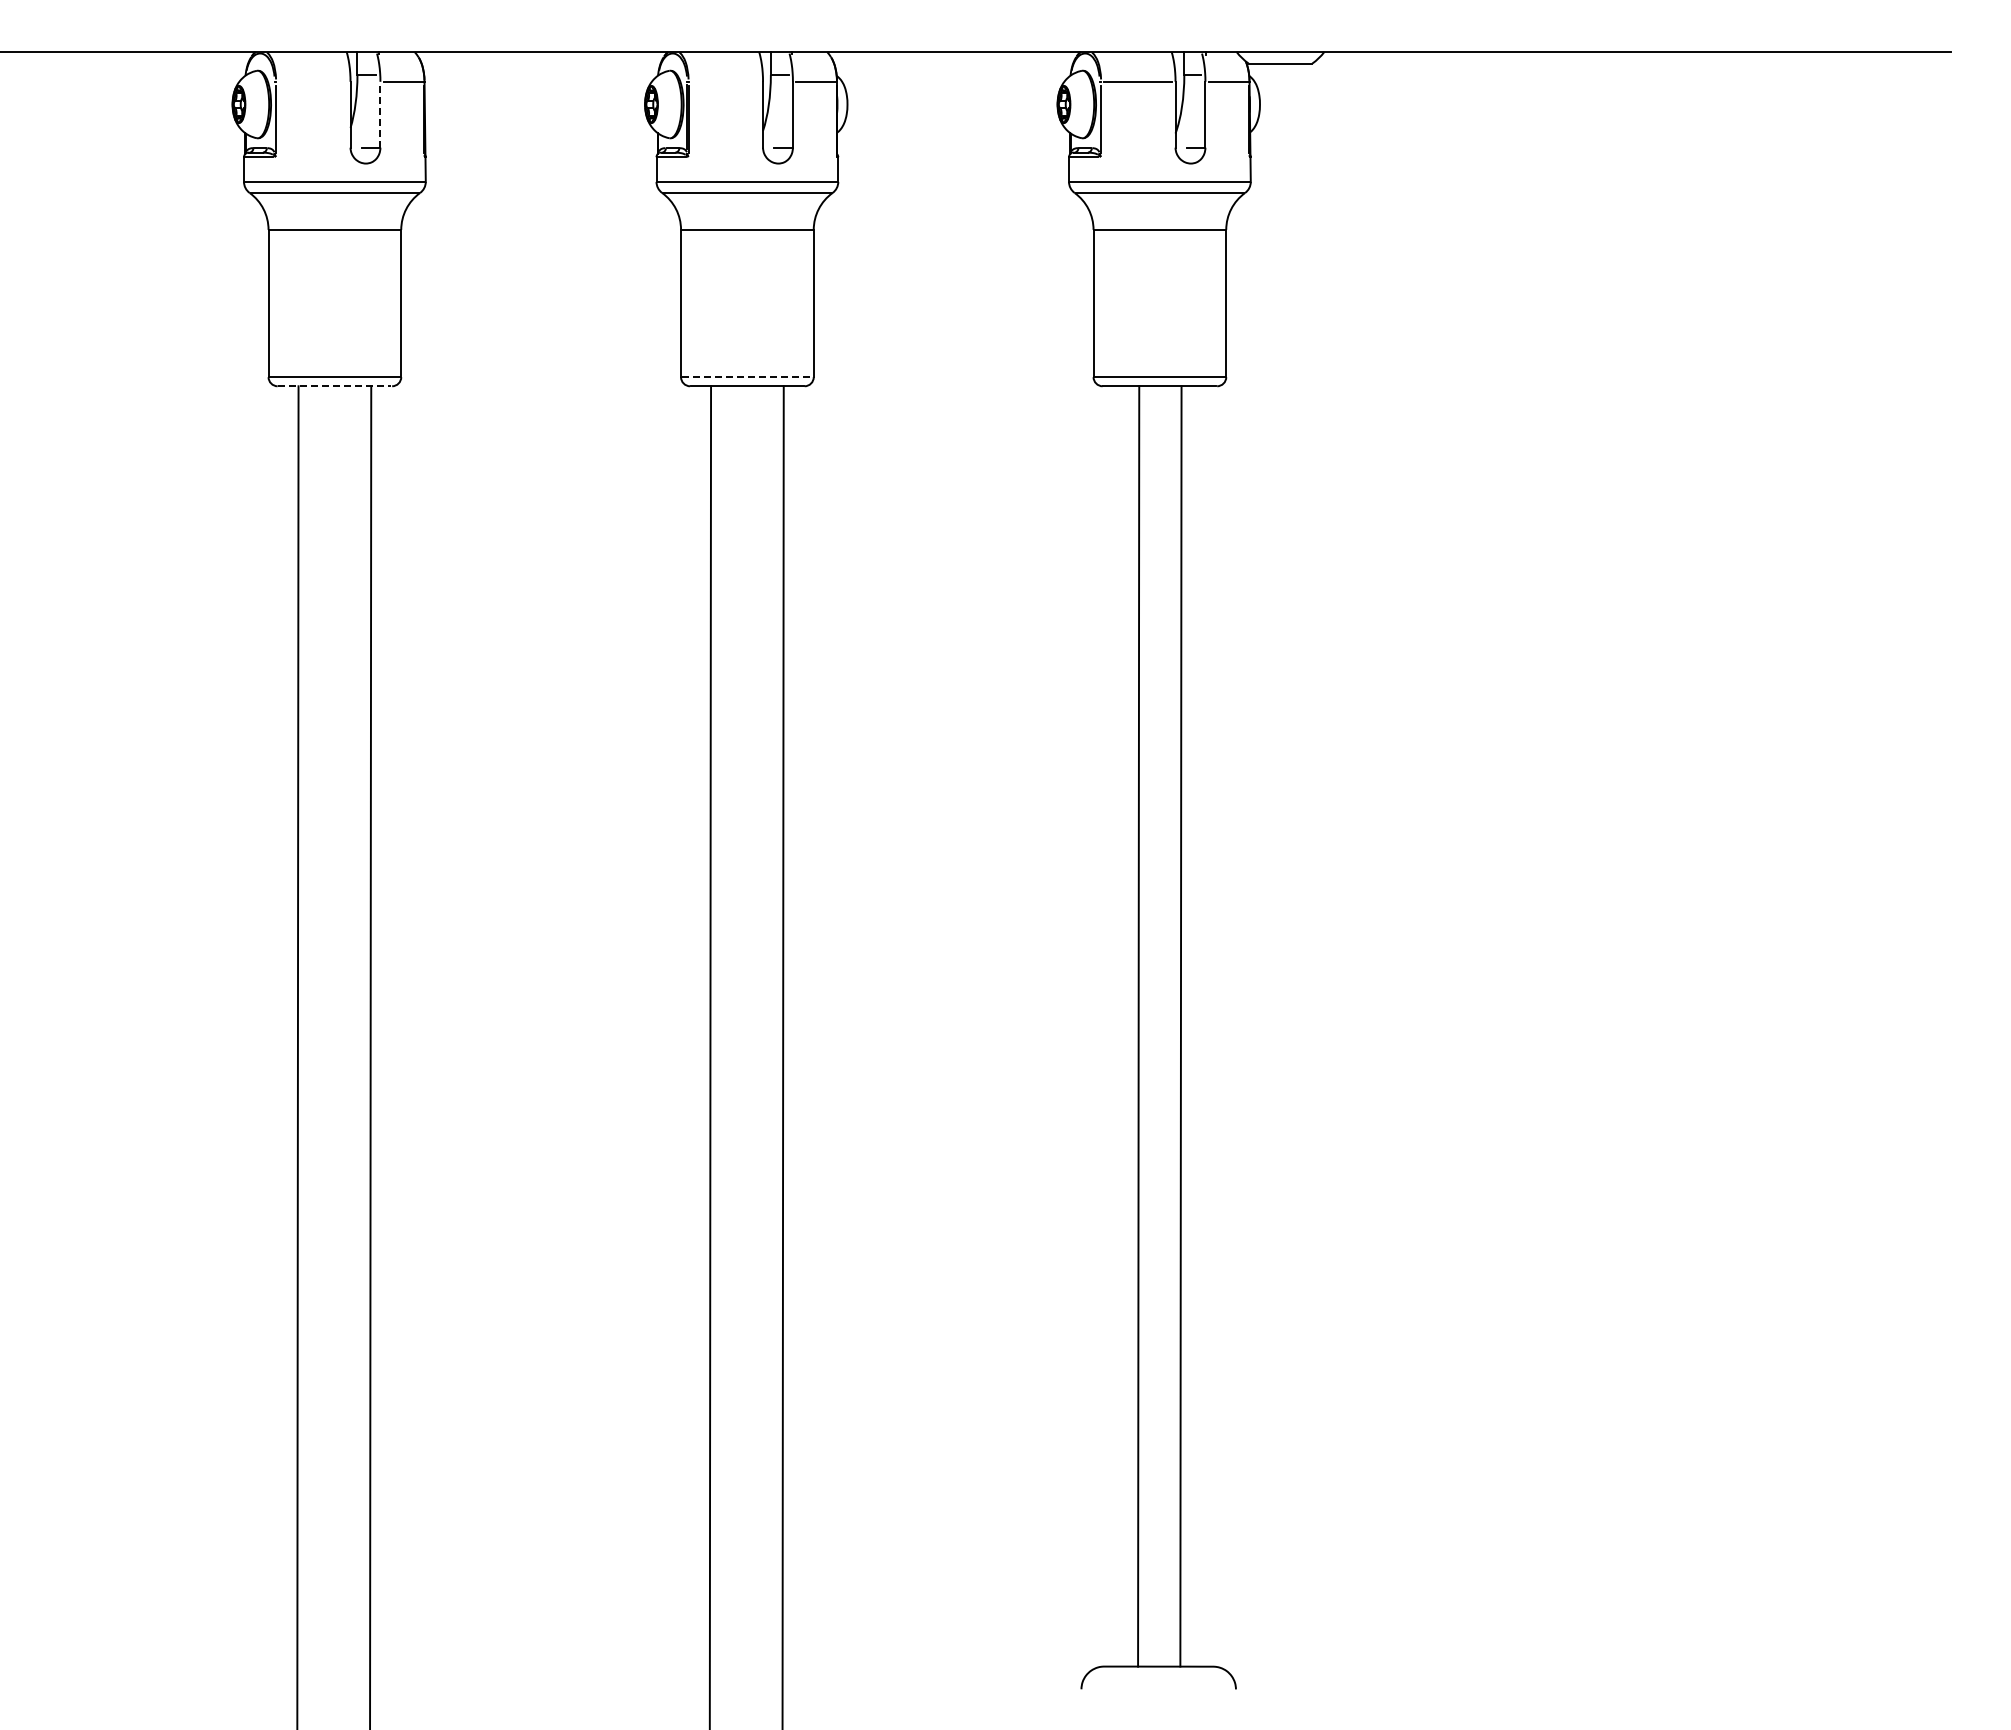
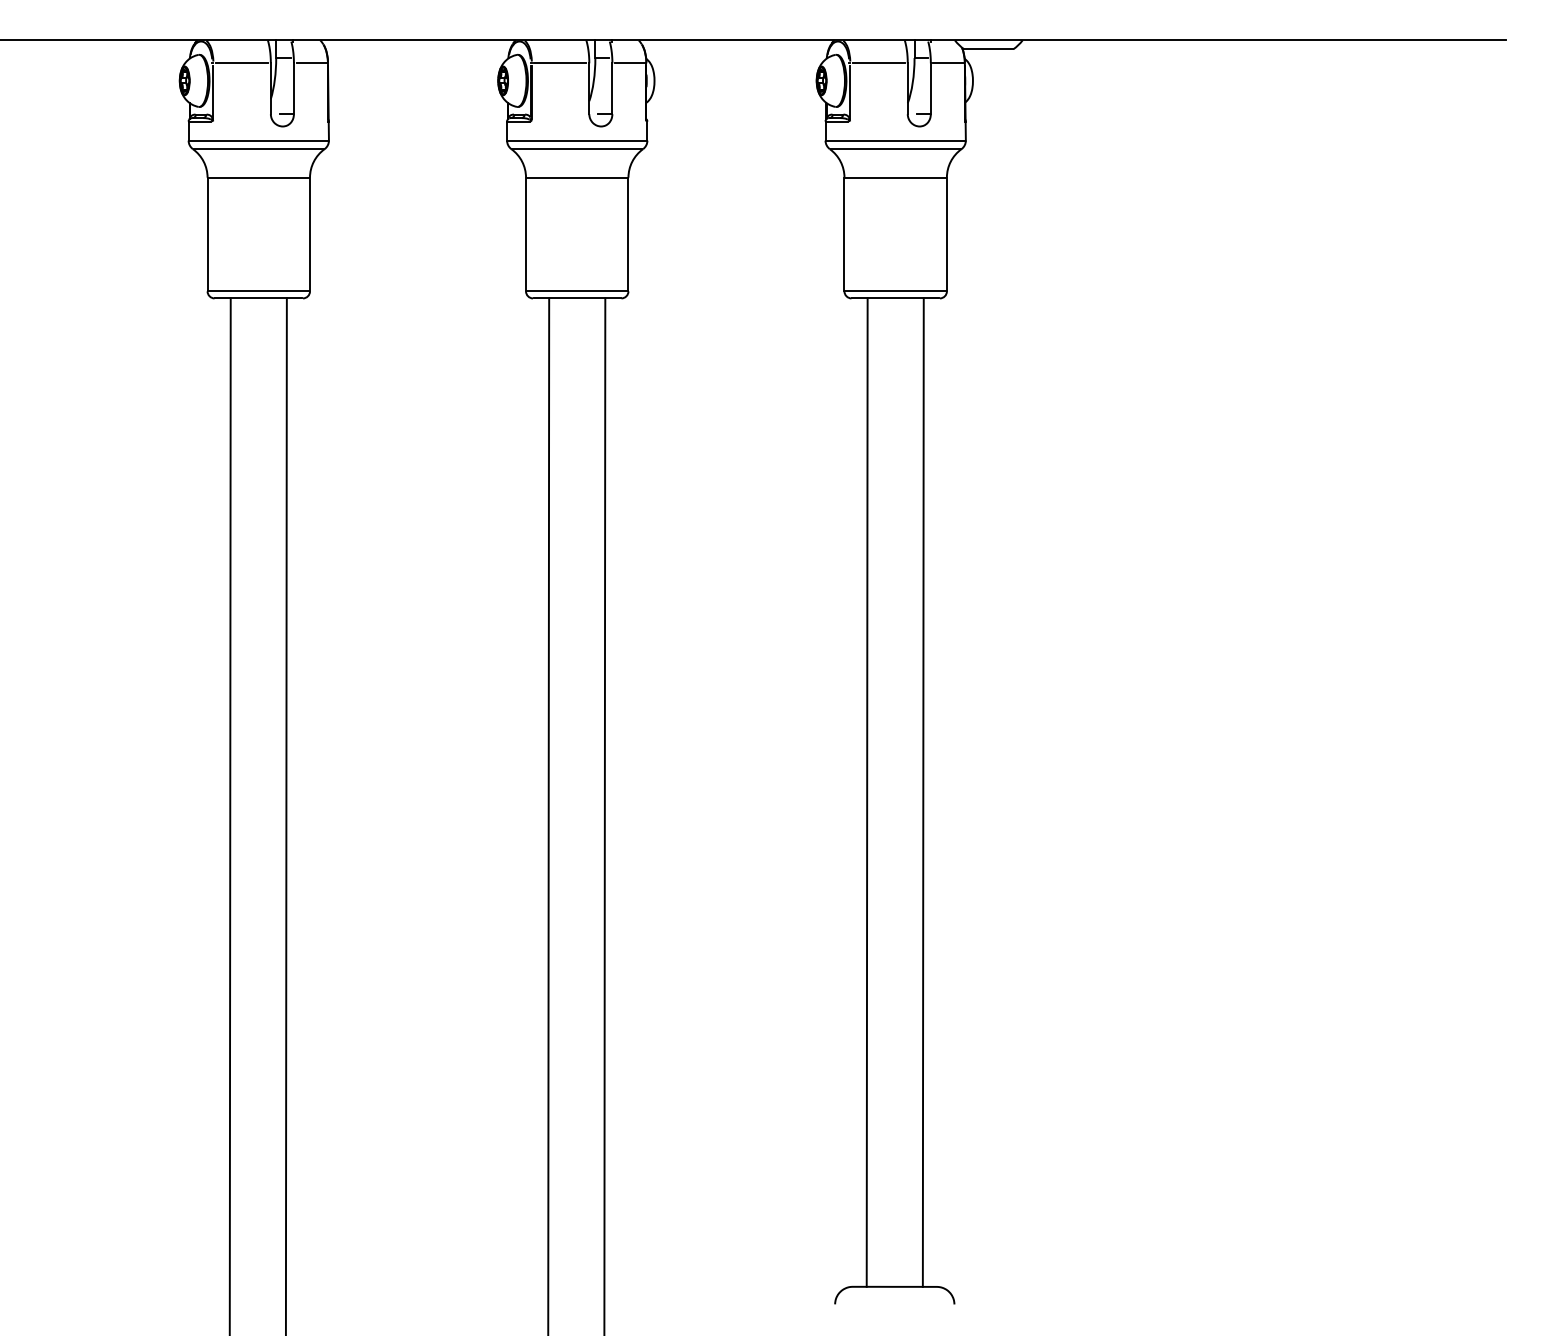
line: (312, 81) -> (241, 63), added
line: (725, 81) -> (560, 63), added
line: (380, 114) -> (294, 88), dashed -> solid
line: (747, 377) -> (577, 291), dashed -> solid
line: (334, 386) -> (258, 298), dashed -> solid
line: (1138, 1026) -> (923, 792), moved
line: (1180, 1026) -> (866, 792), moved

